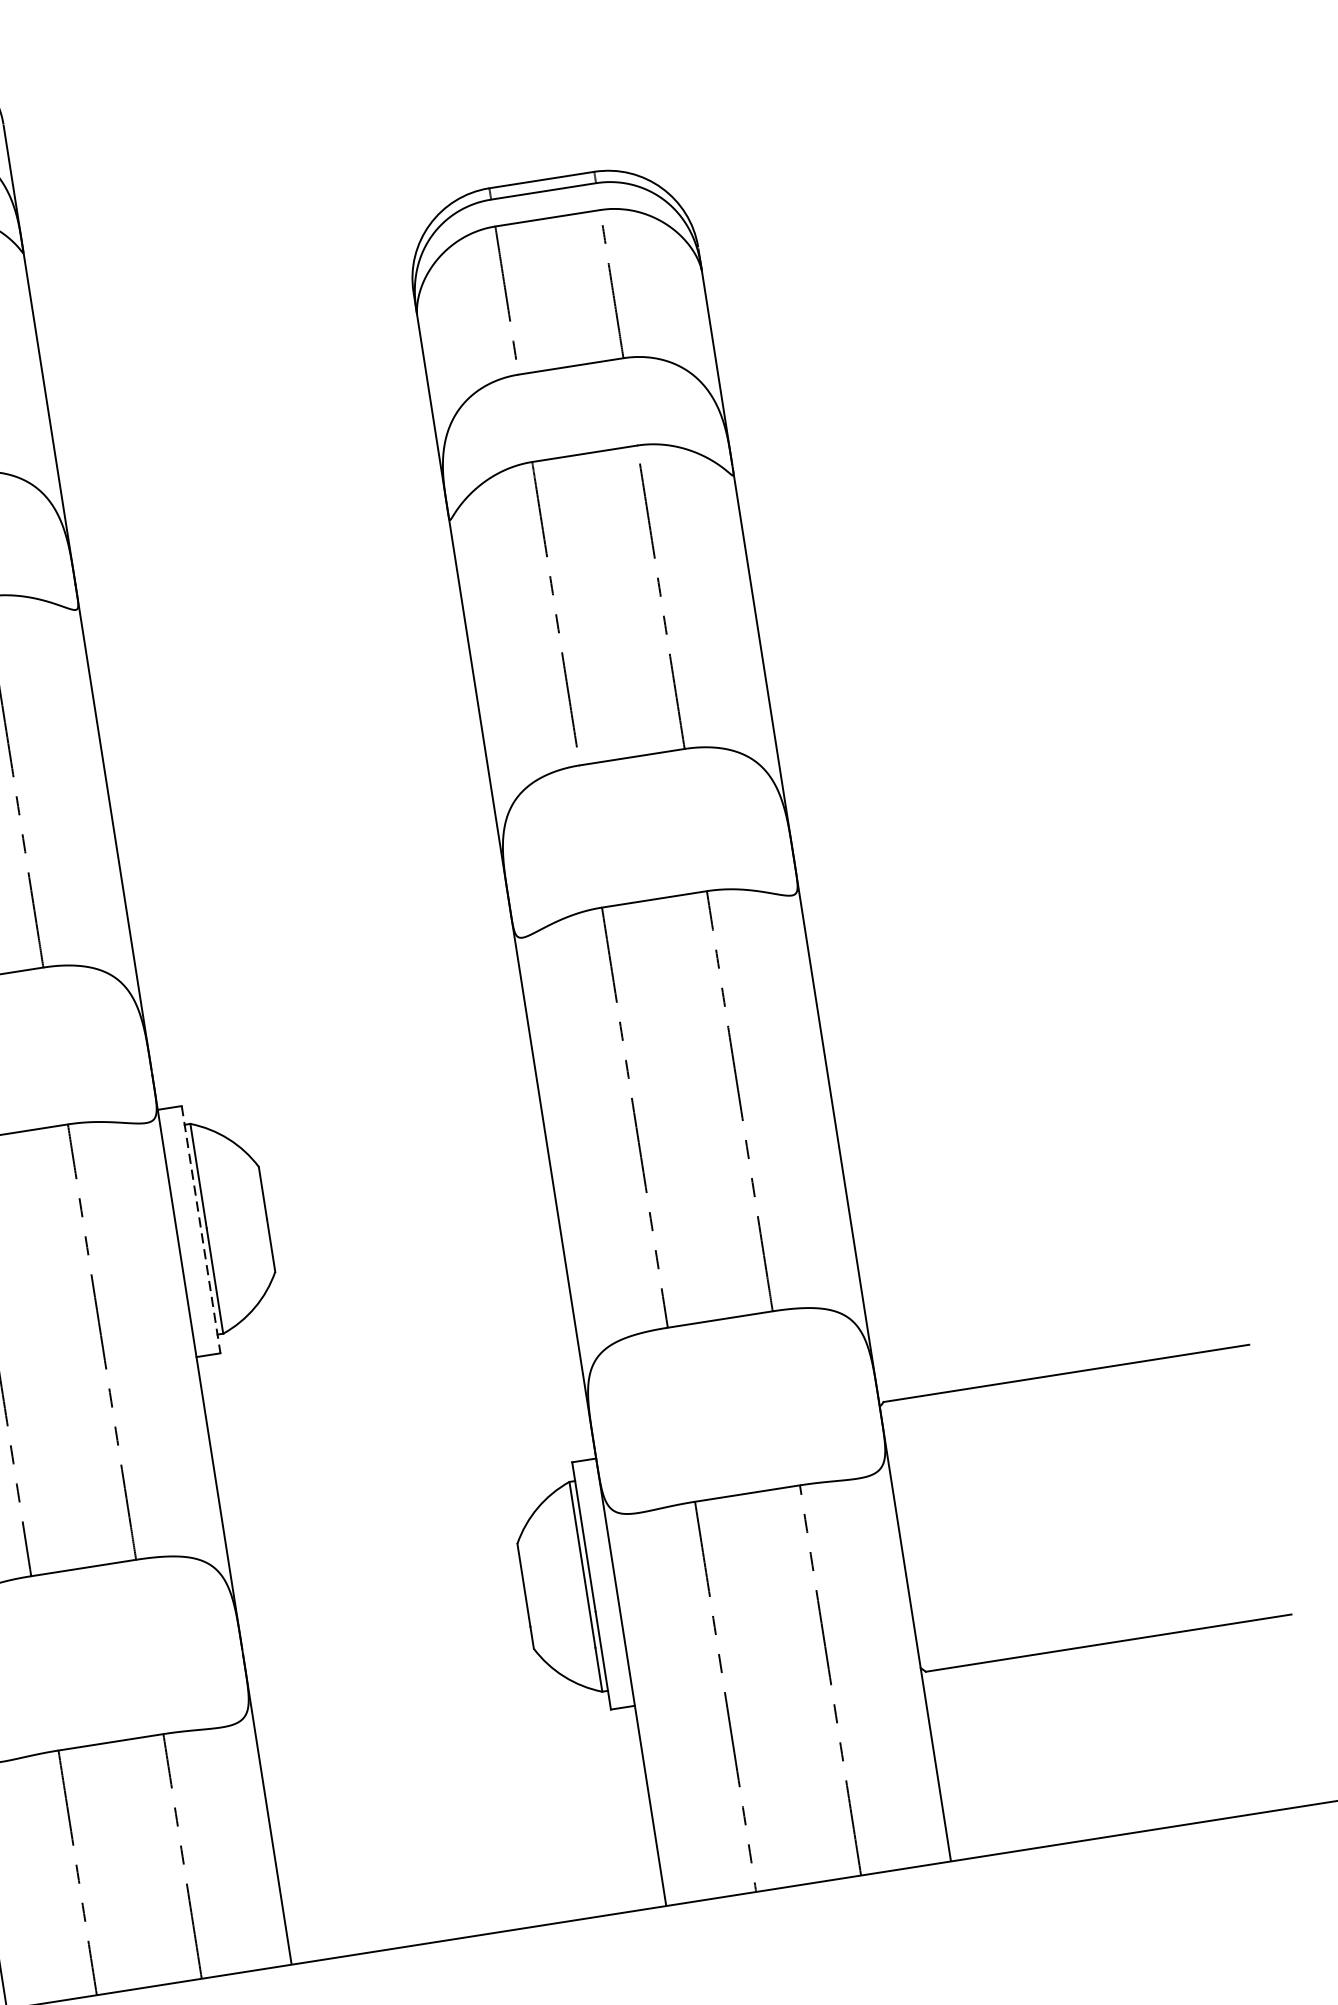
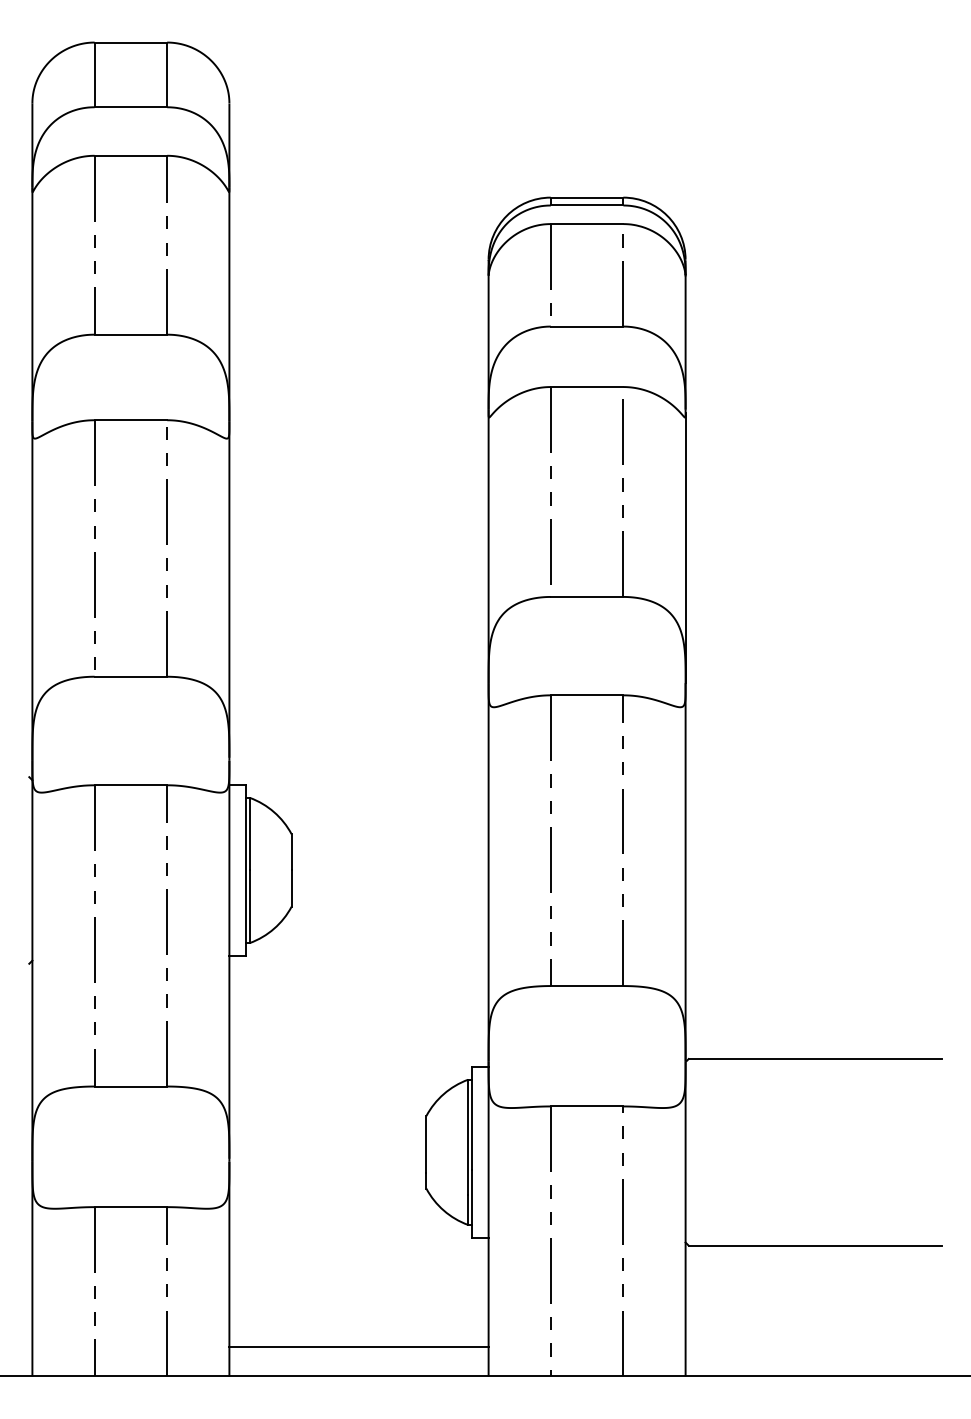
line: (200, 1229) -> (245, 870), dashed -> solid
line: (471, 1893) -> (358, 1347), added

